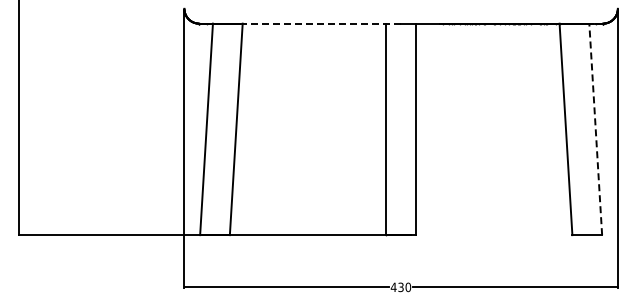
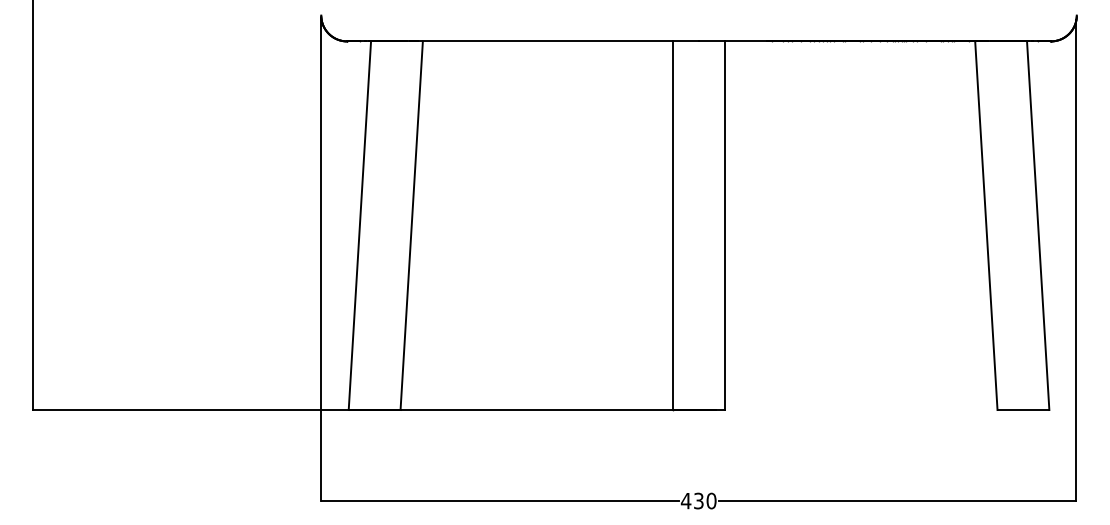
line: (320, 23) -> (558, 41), dashed -> solid
line: (595, 129) -> (1037, 225), dashed -> solid

